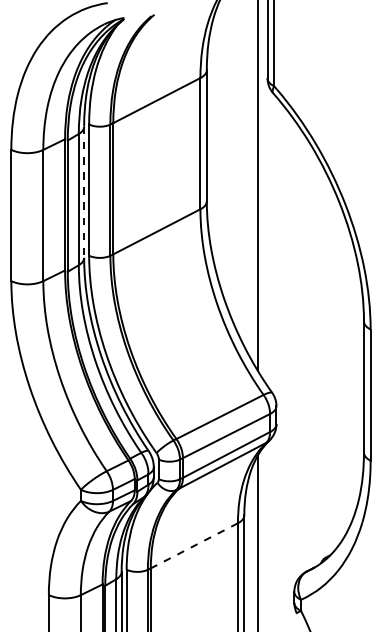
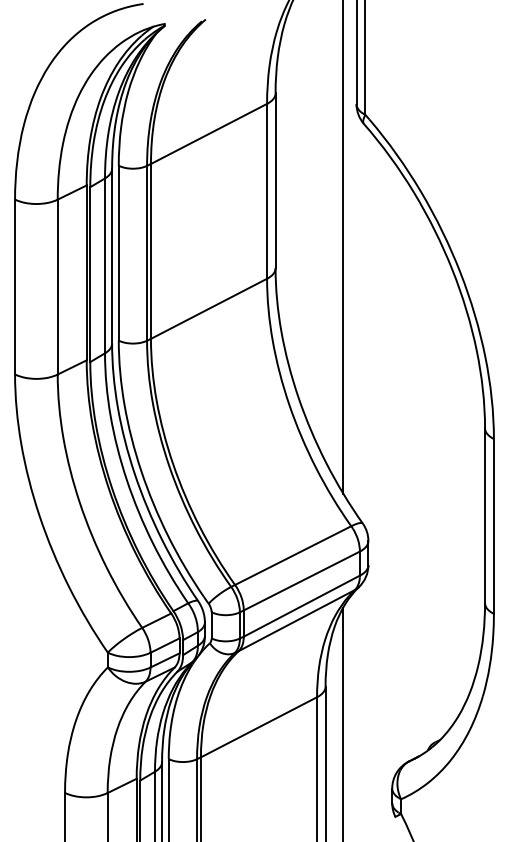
line: (84, 192) -> (112, 256), dashed -> solid
line: (193, 546) -> (257, 728), dashed -> solid

